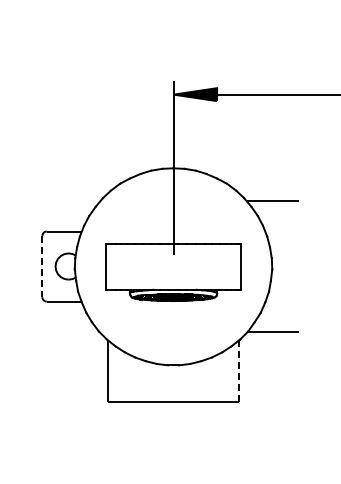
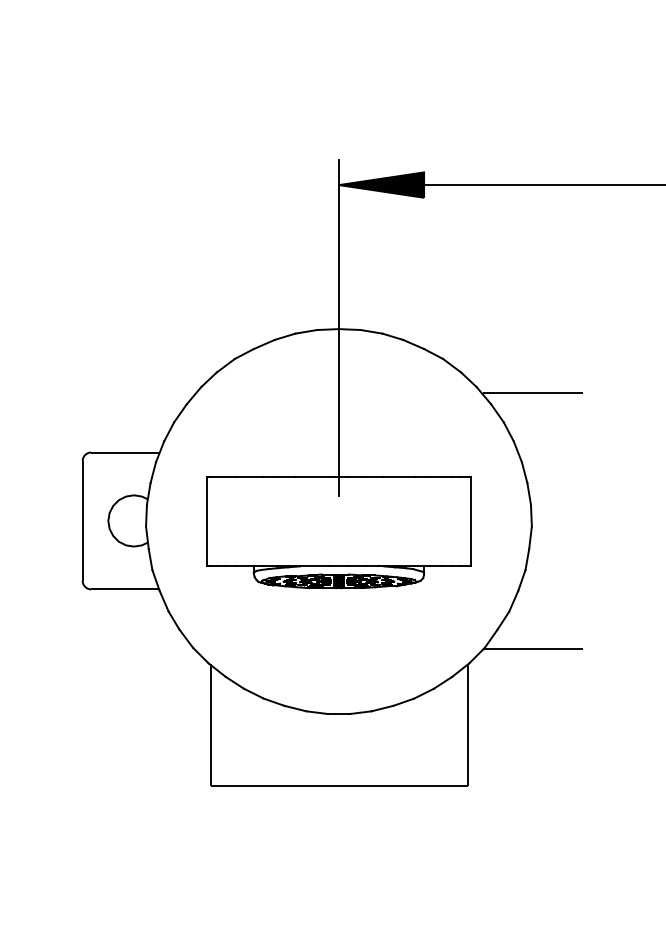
line: (42, 266) -> (82, 520), dashed -> solid
line: (239, 371) -> (467, 726), dashed -> solid

